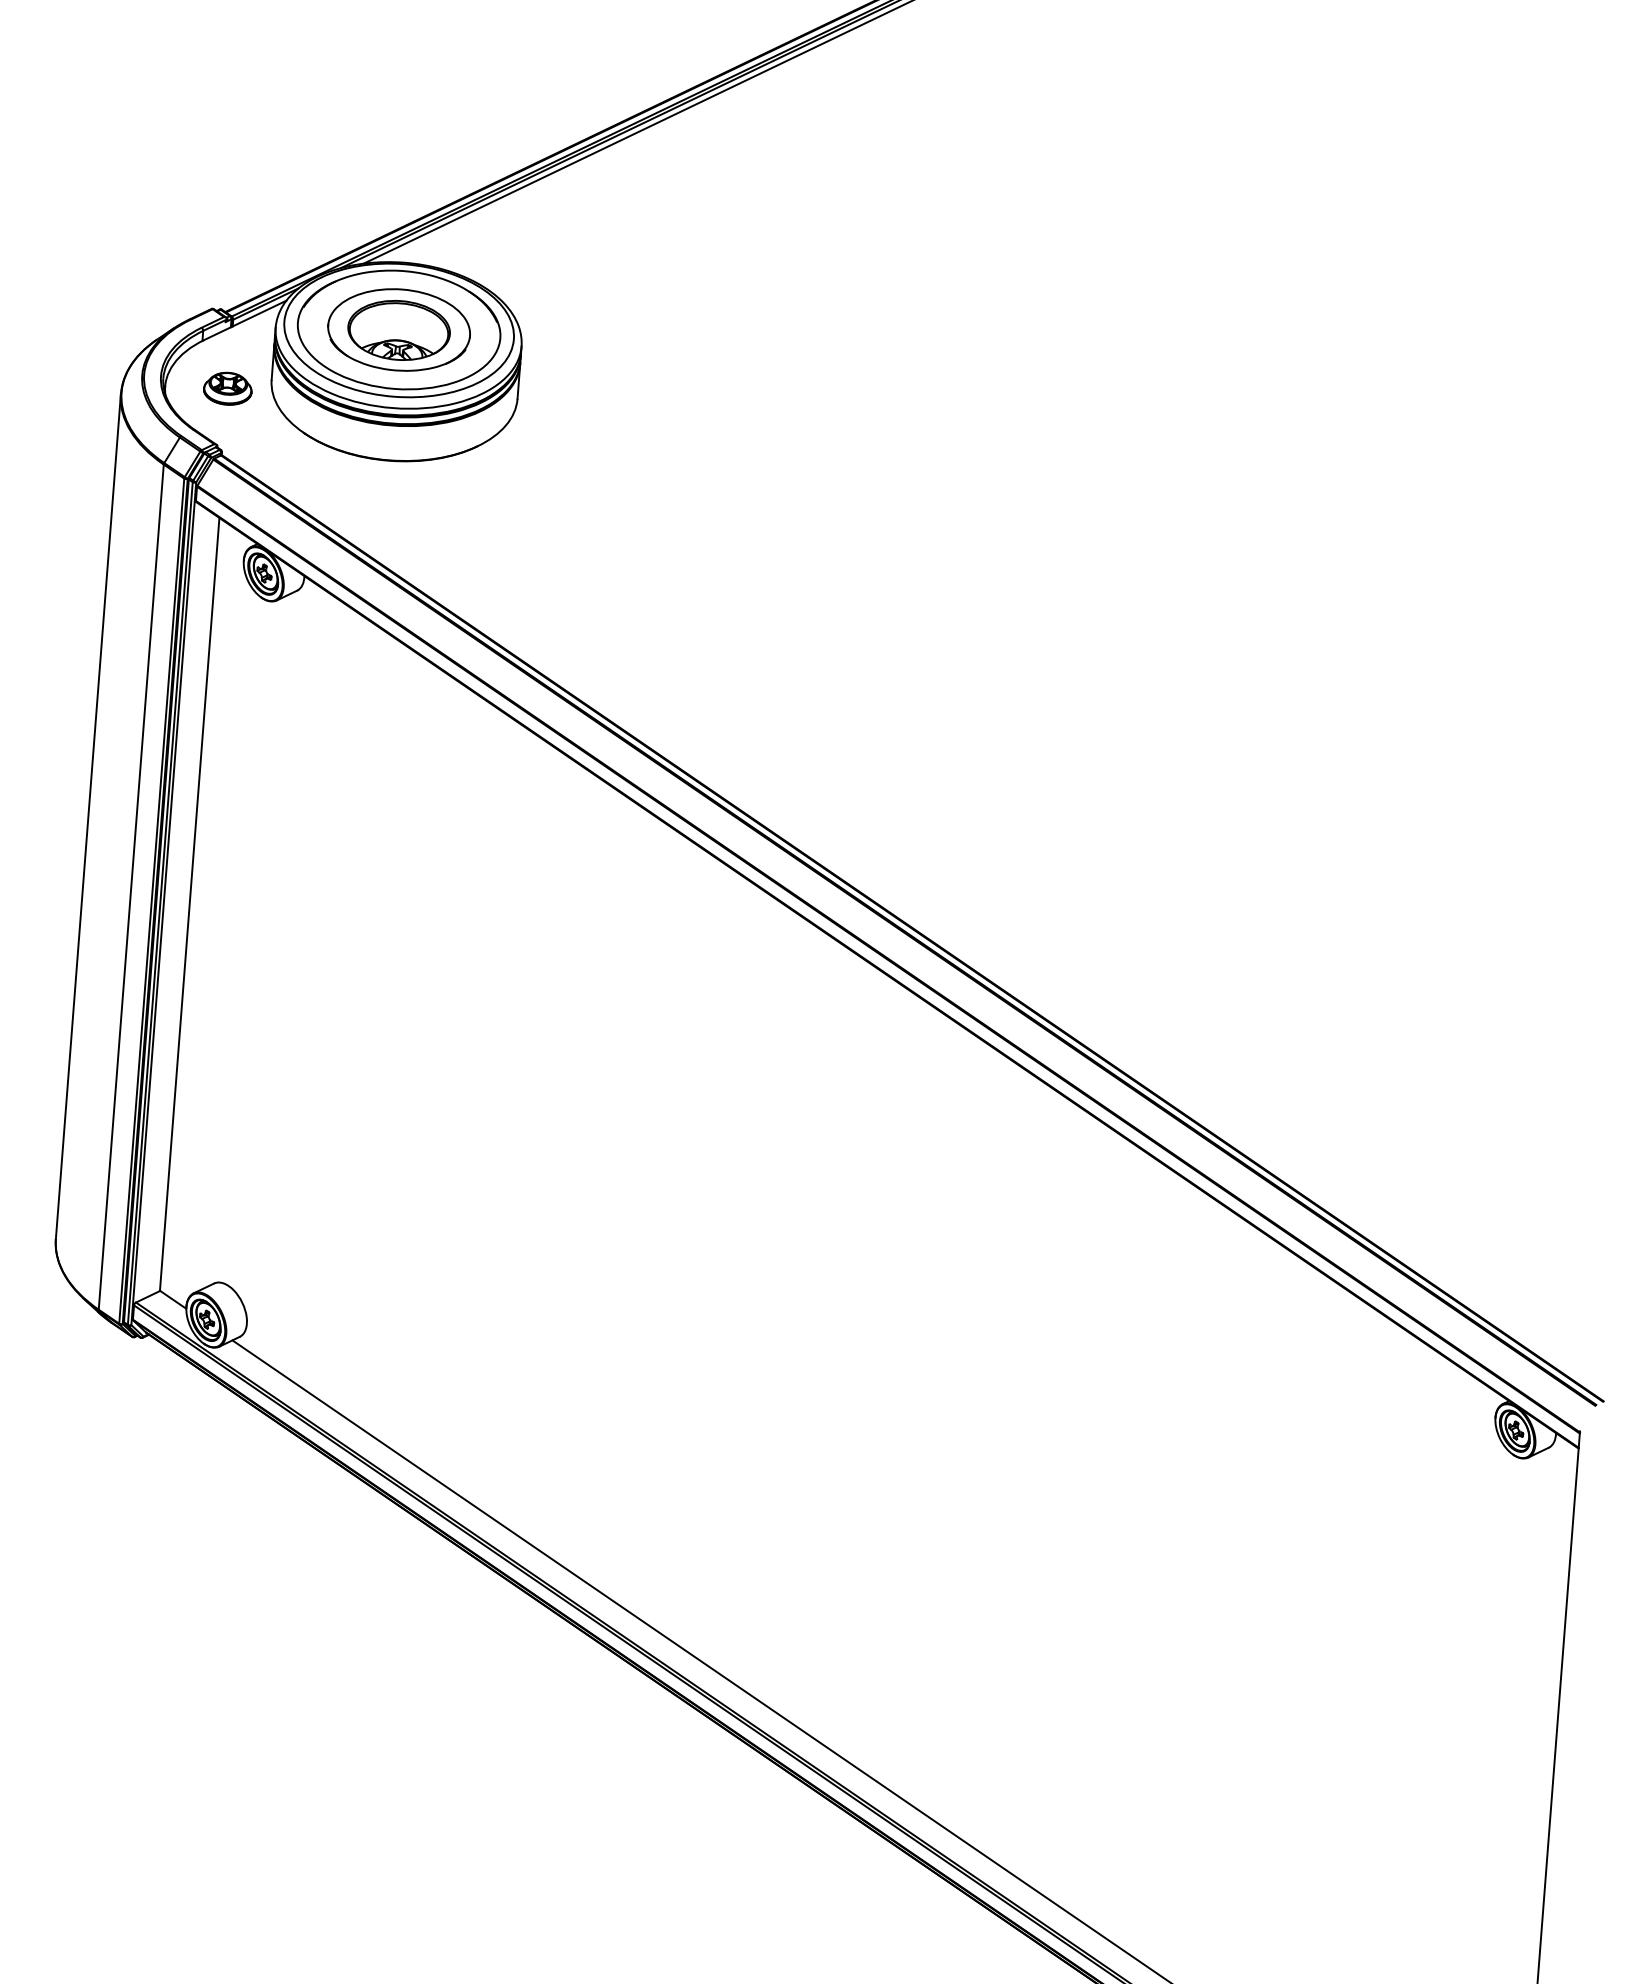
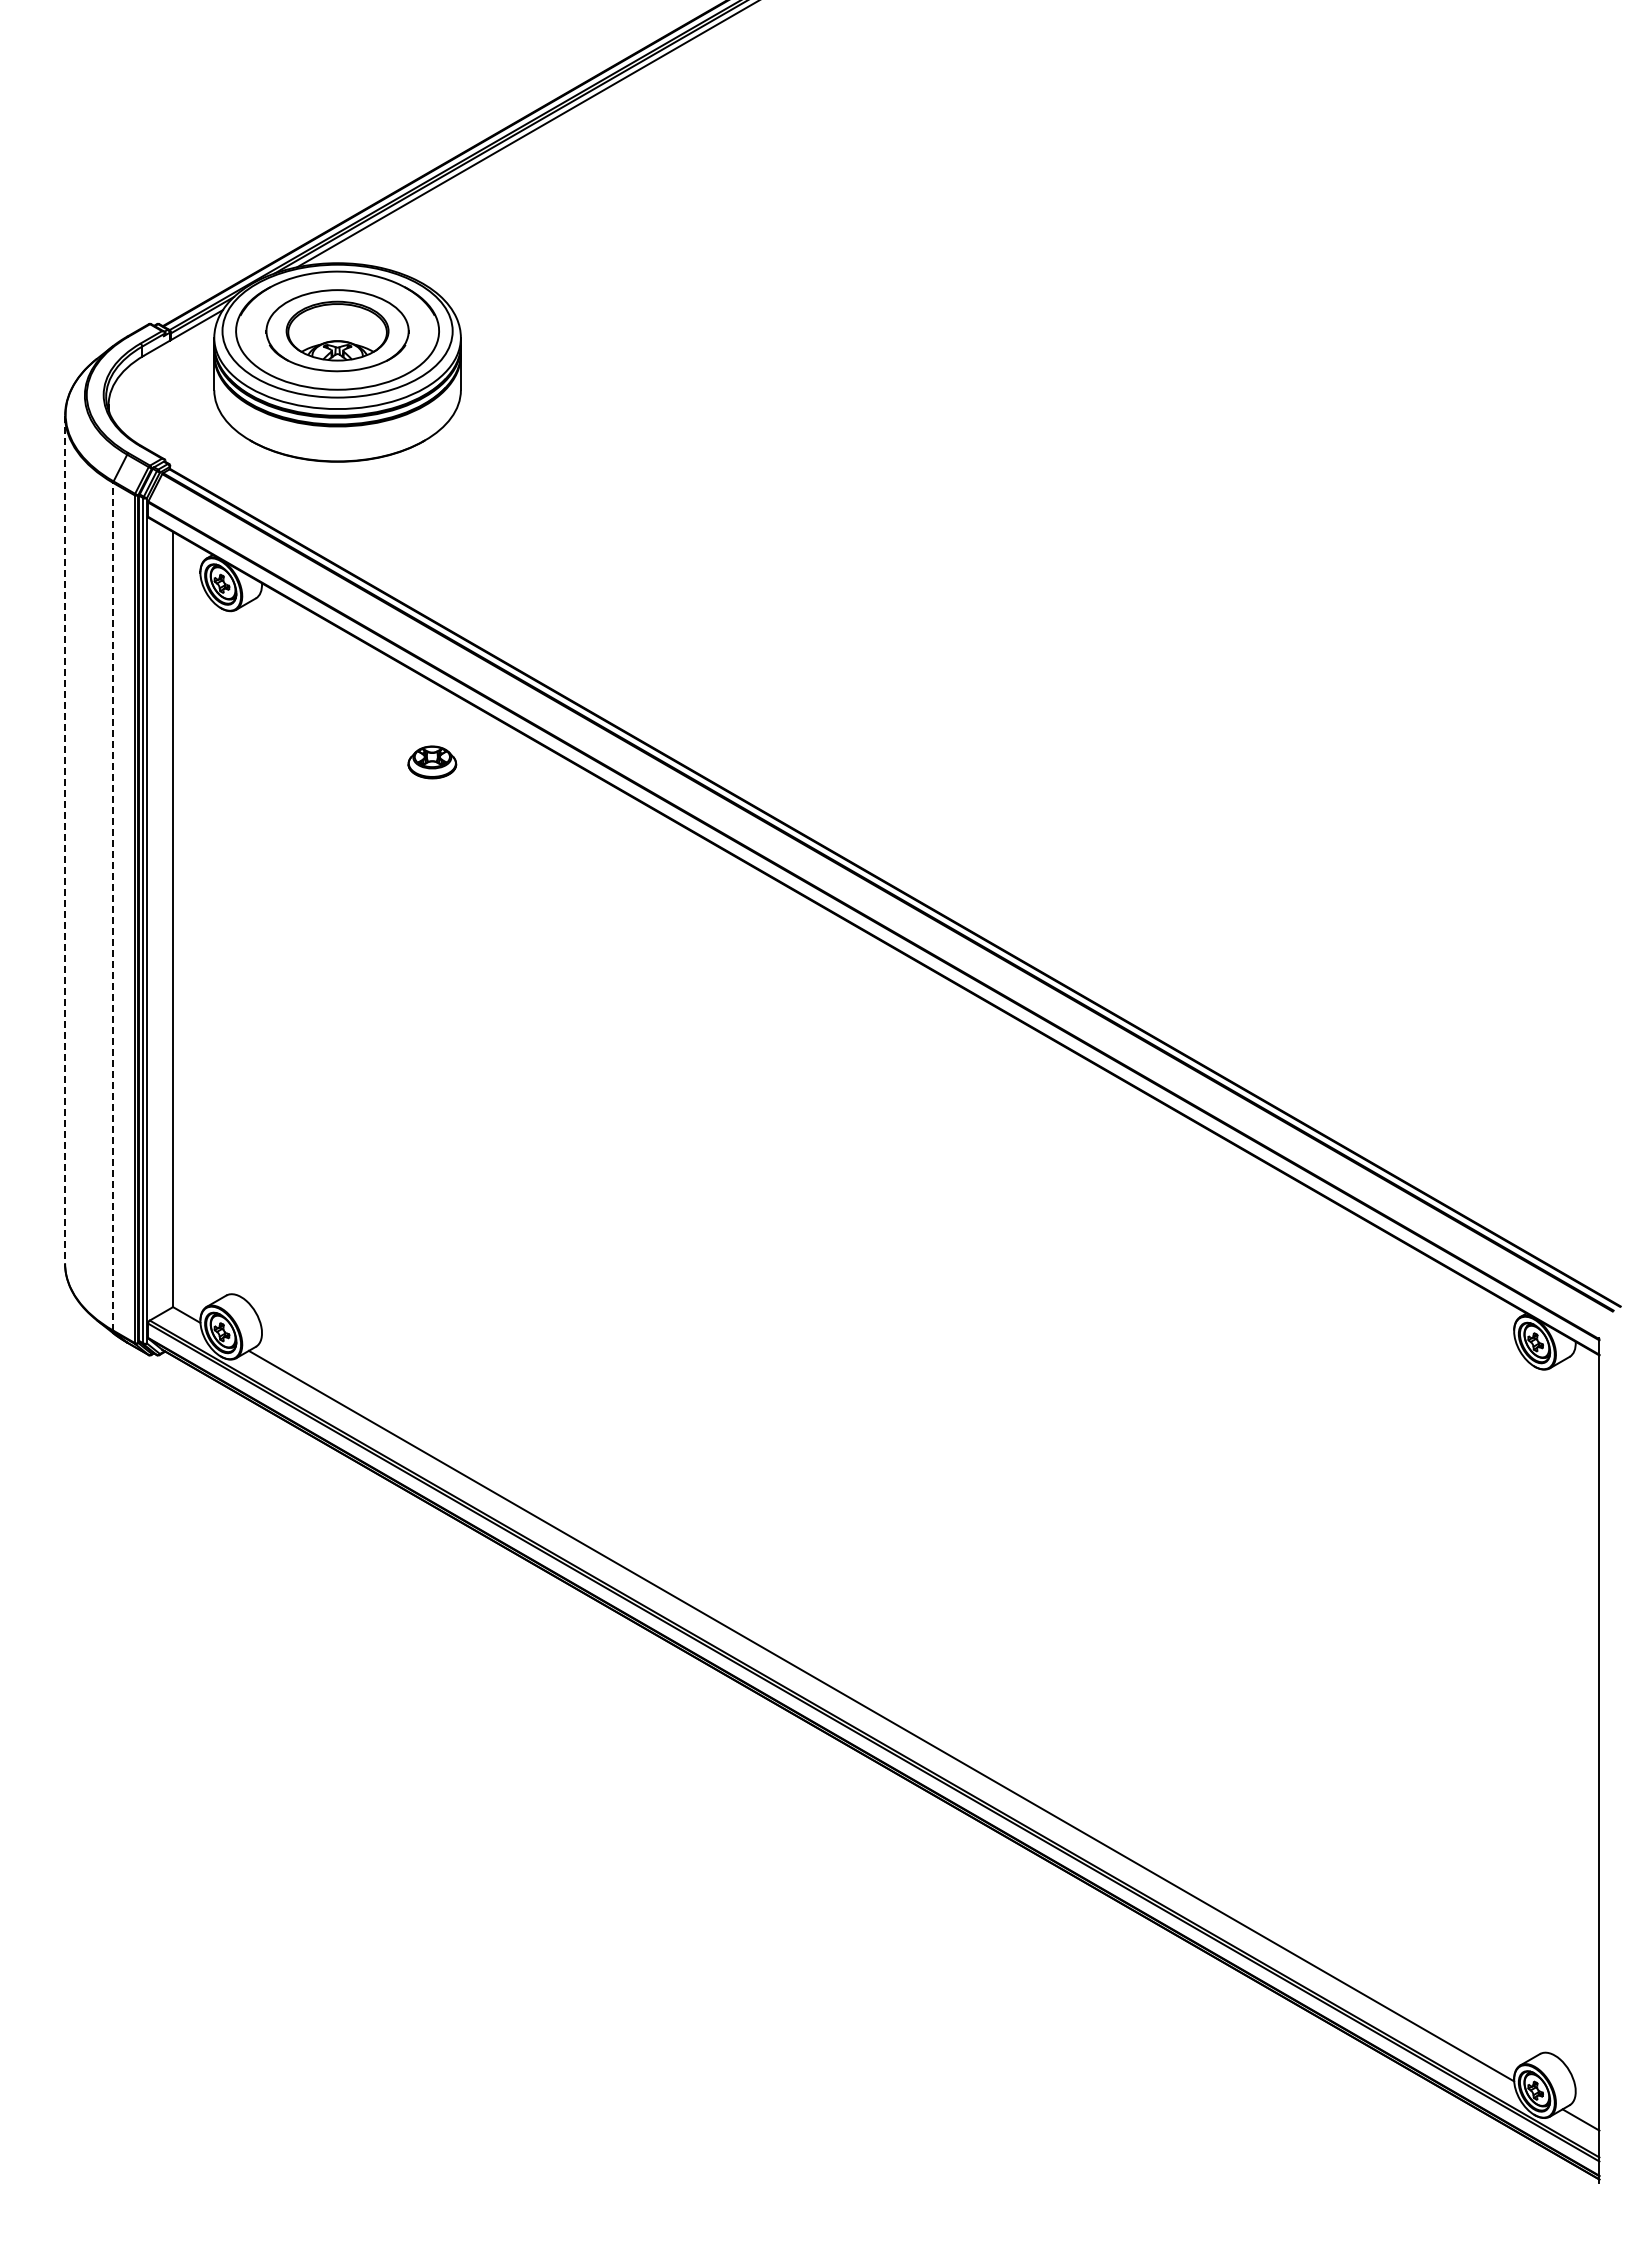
part: (228, 388) -> (432, 762), moved
line: (88, 816) -> (65, 839), solid -> dashed
line: (131, 886) -> (113, 906), solid -> dashed

